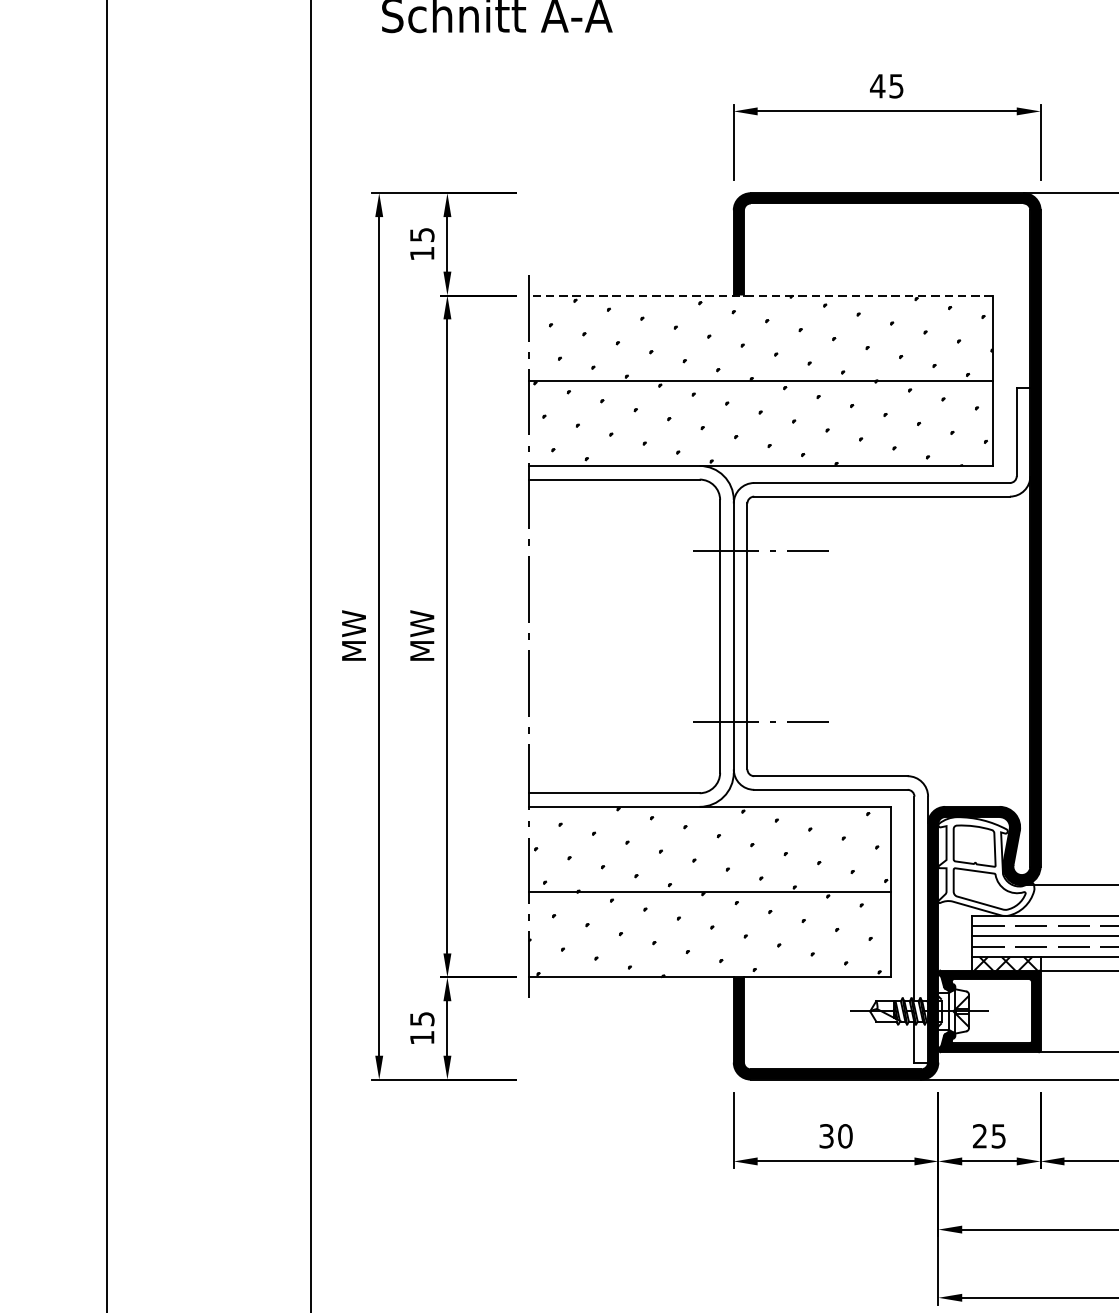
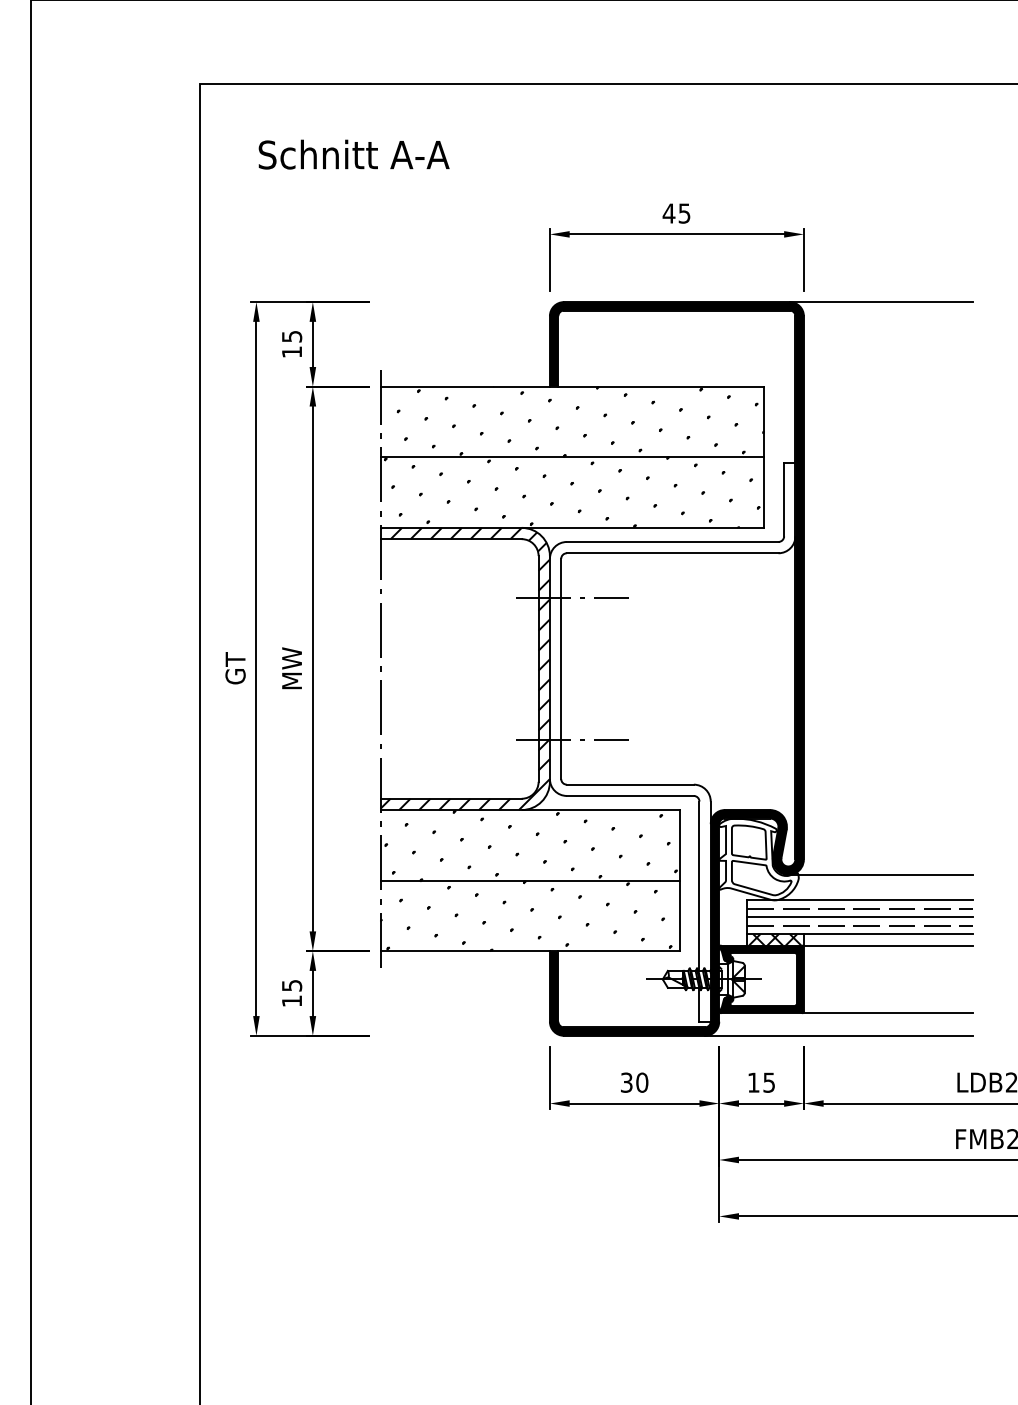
line: (761, 295) -> (572, 386), dashed -> solid
text: (353, 635) -> (235, 668), MW -> GT
hatch: (630, 635) -> (464, 668), added
text: (979, 1136) -> (753, 1082), 25 -> 15

